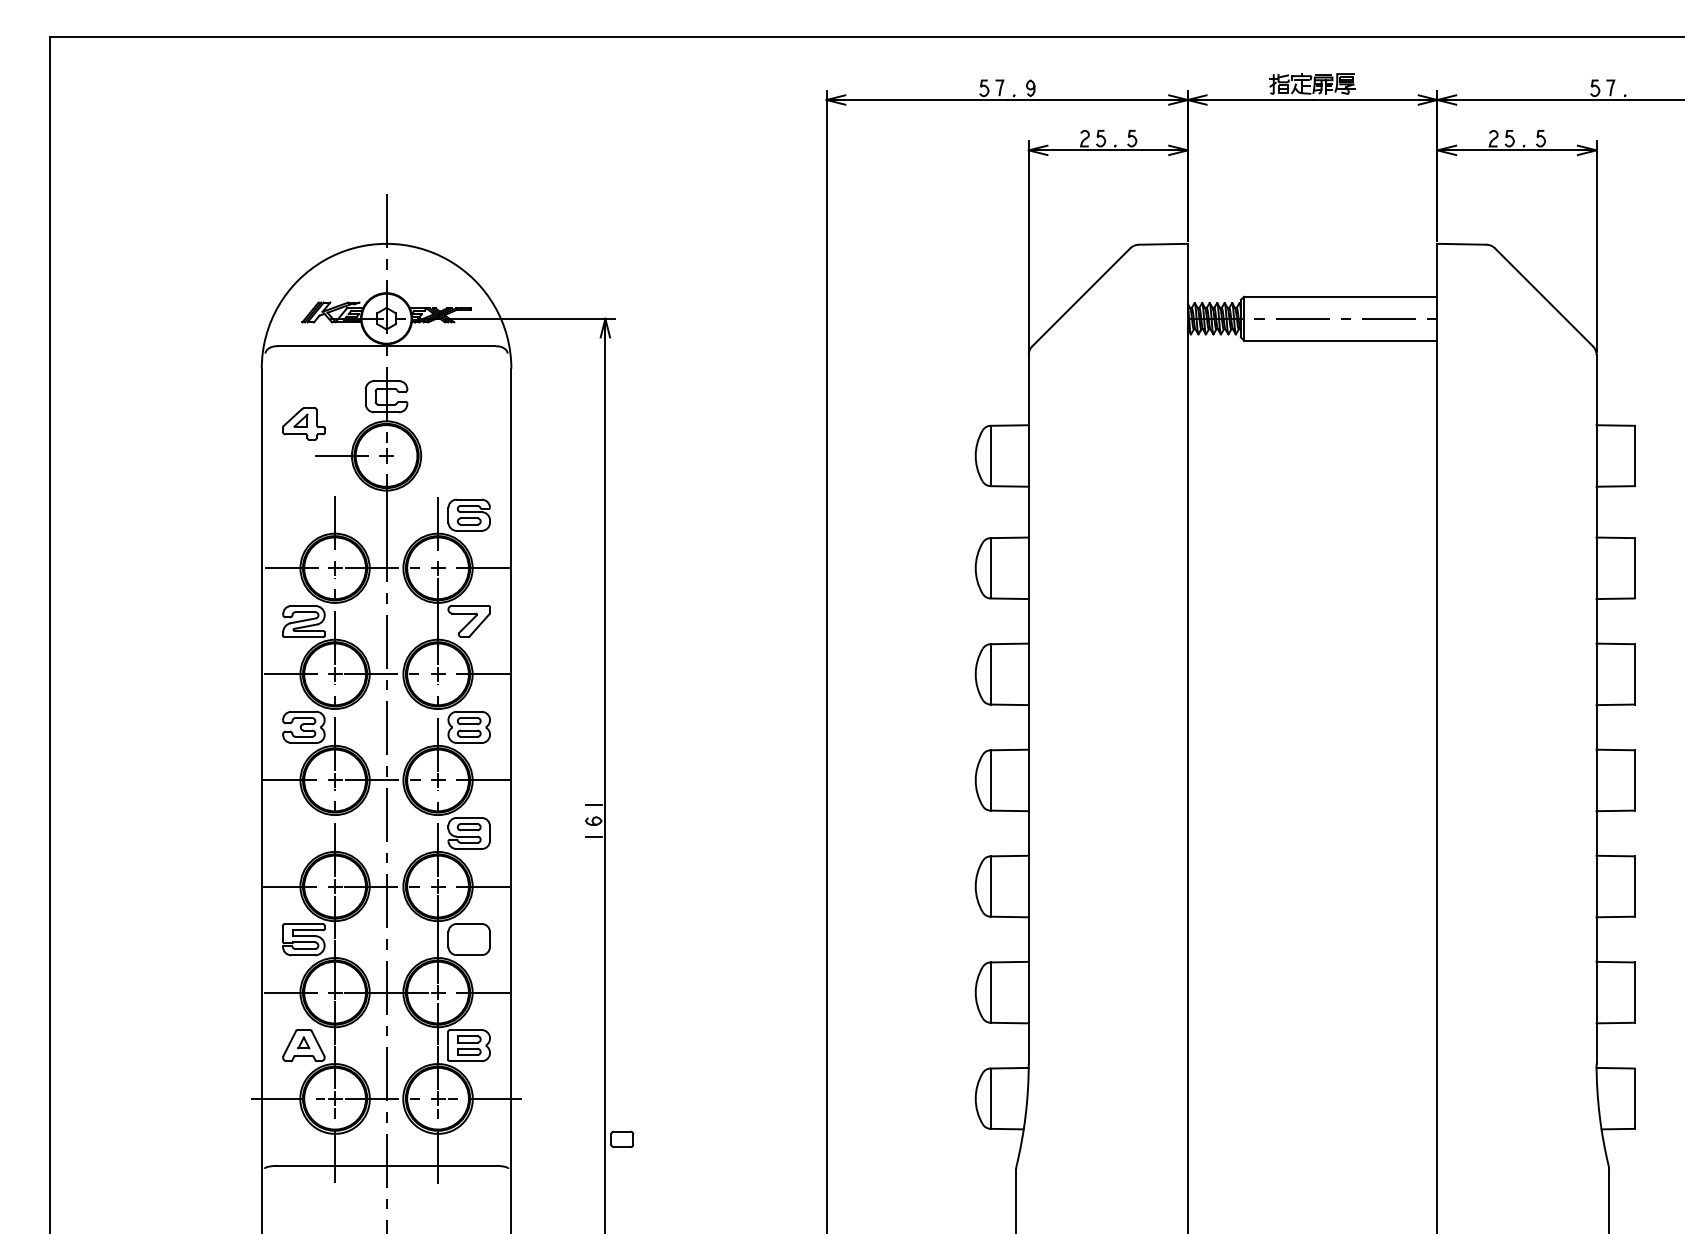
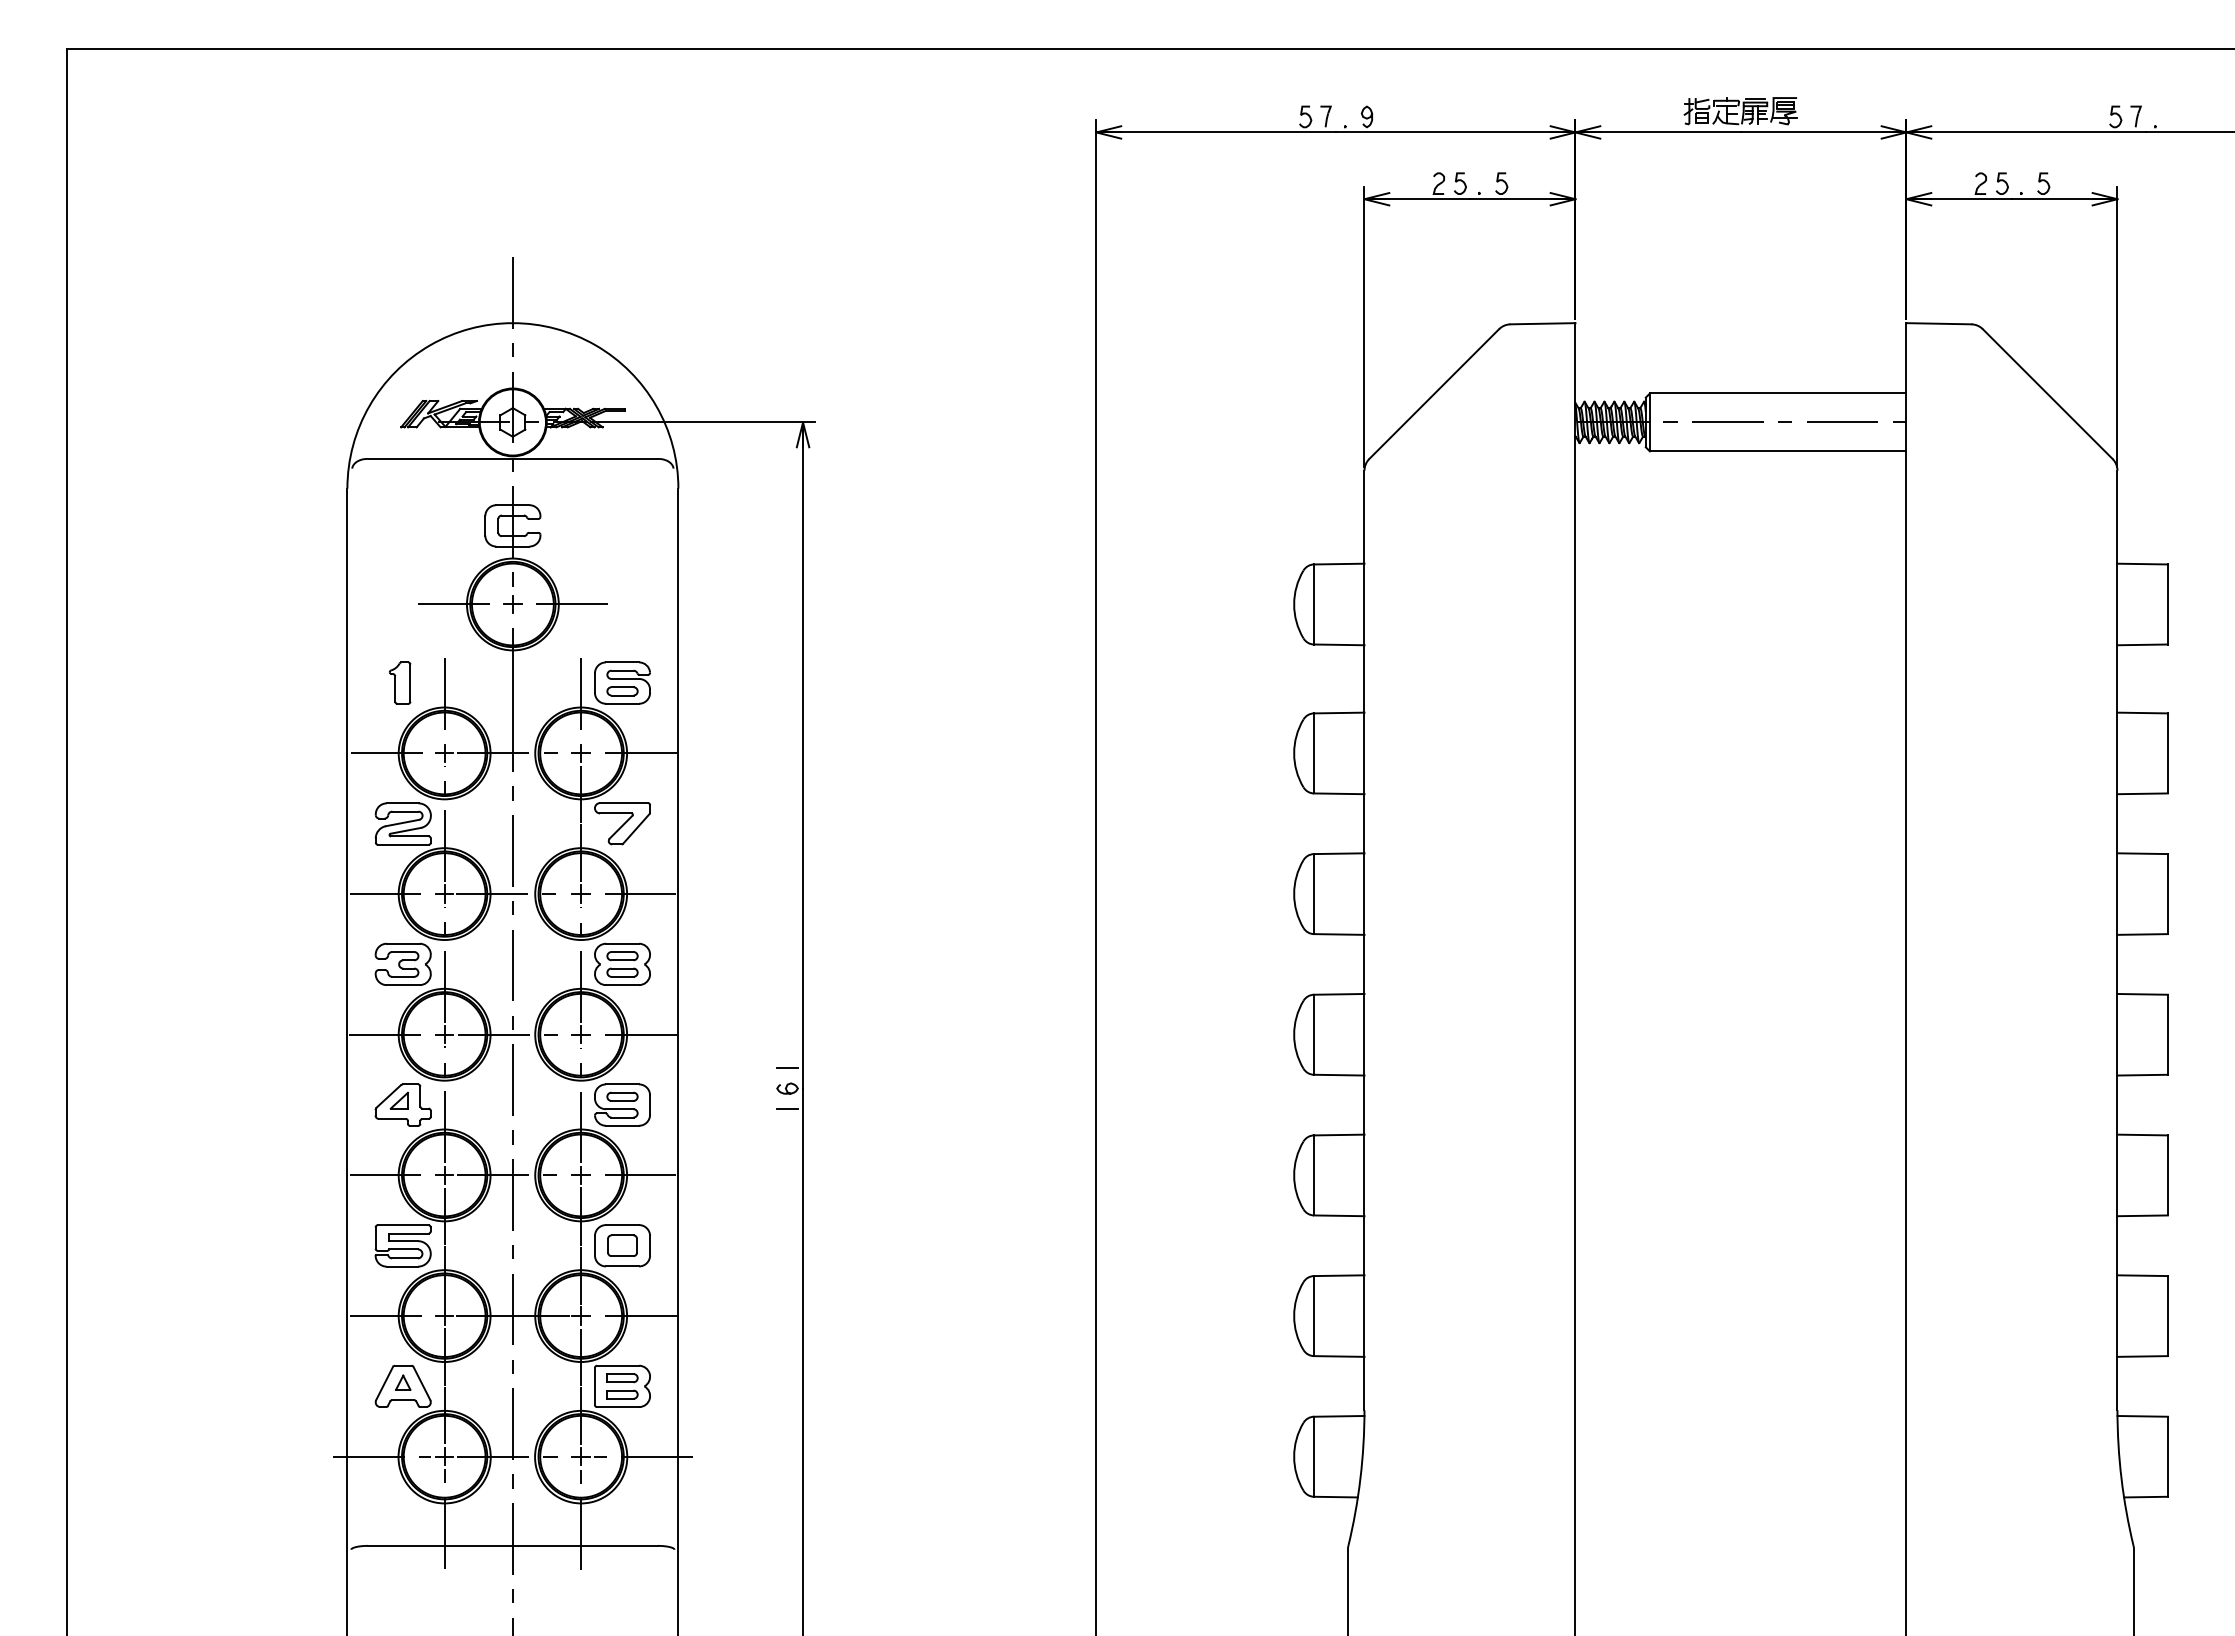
part: (303, 423) -> (402, 1104), moved
line: (427, 455) -> (567, 604), added
part: (301, 514) -> (400, 682), added
part: (622, 1139) -> (622, 1245), moved

